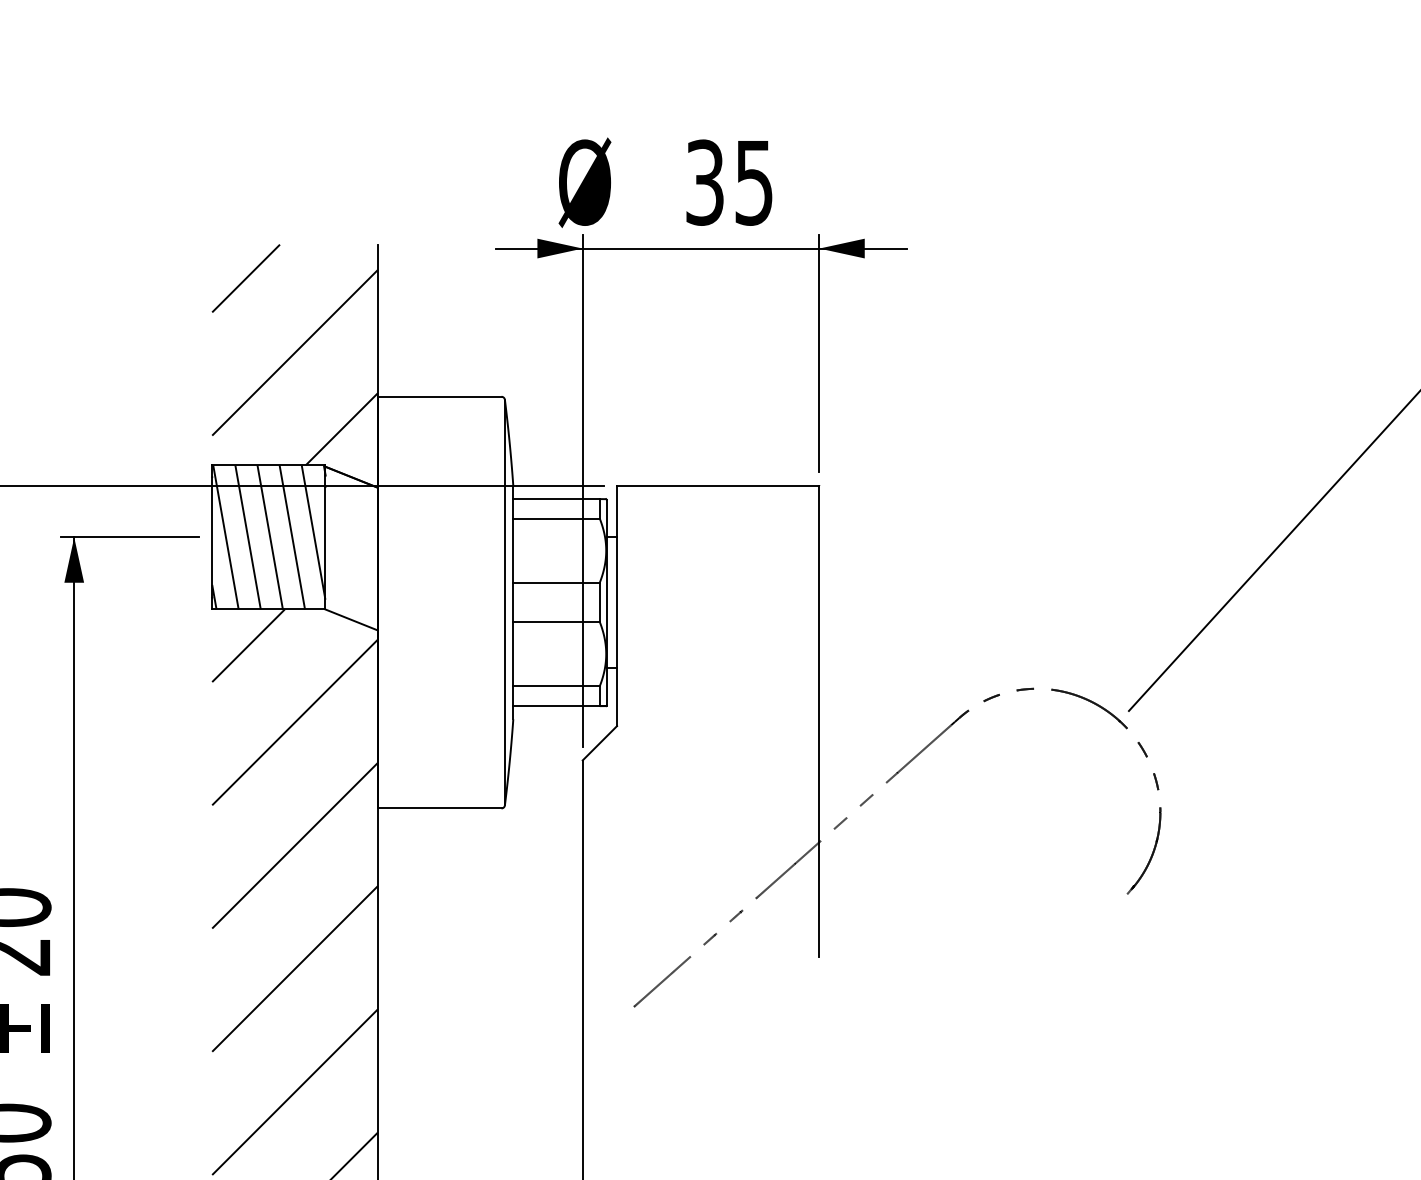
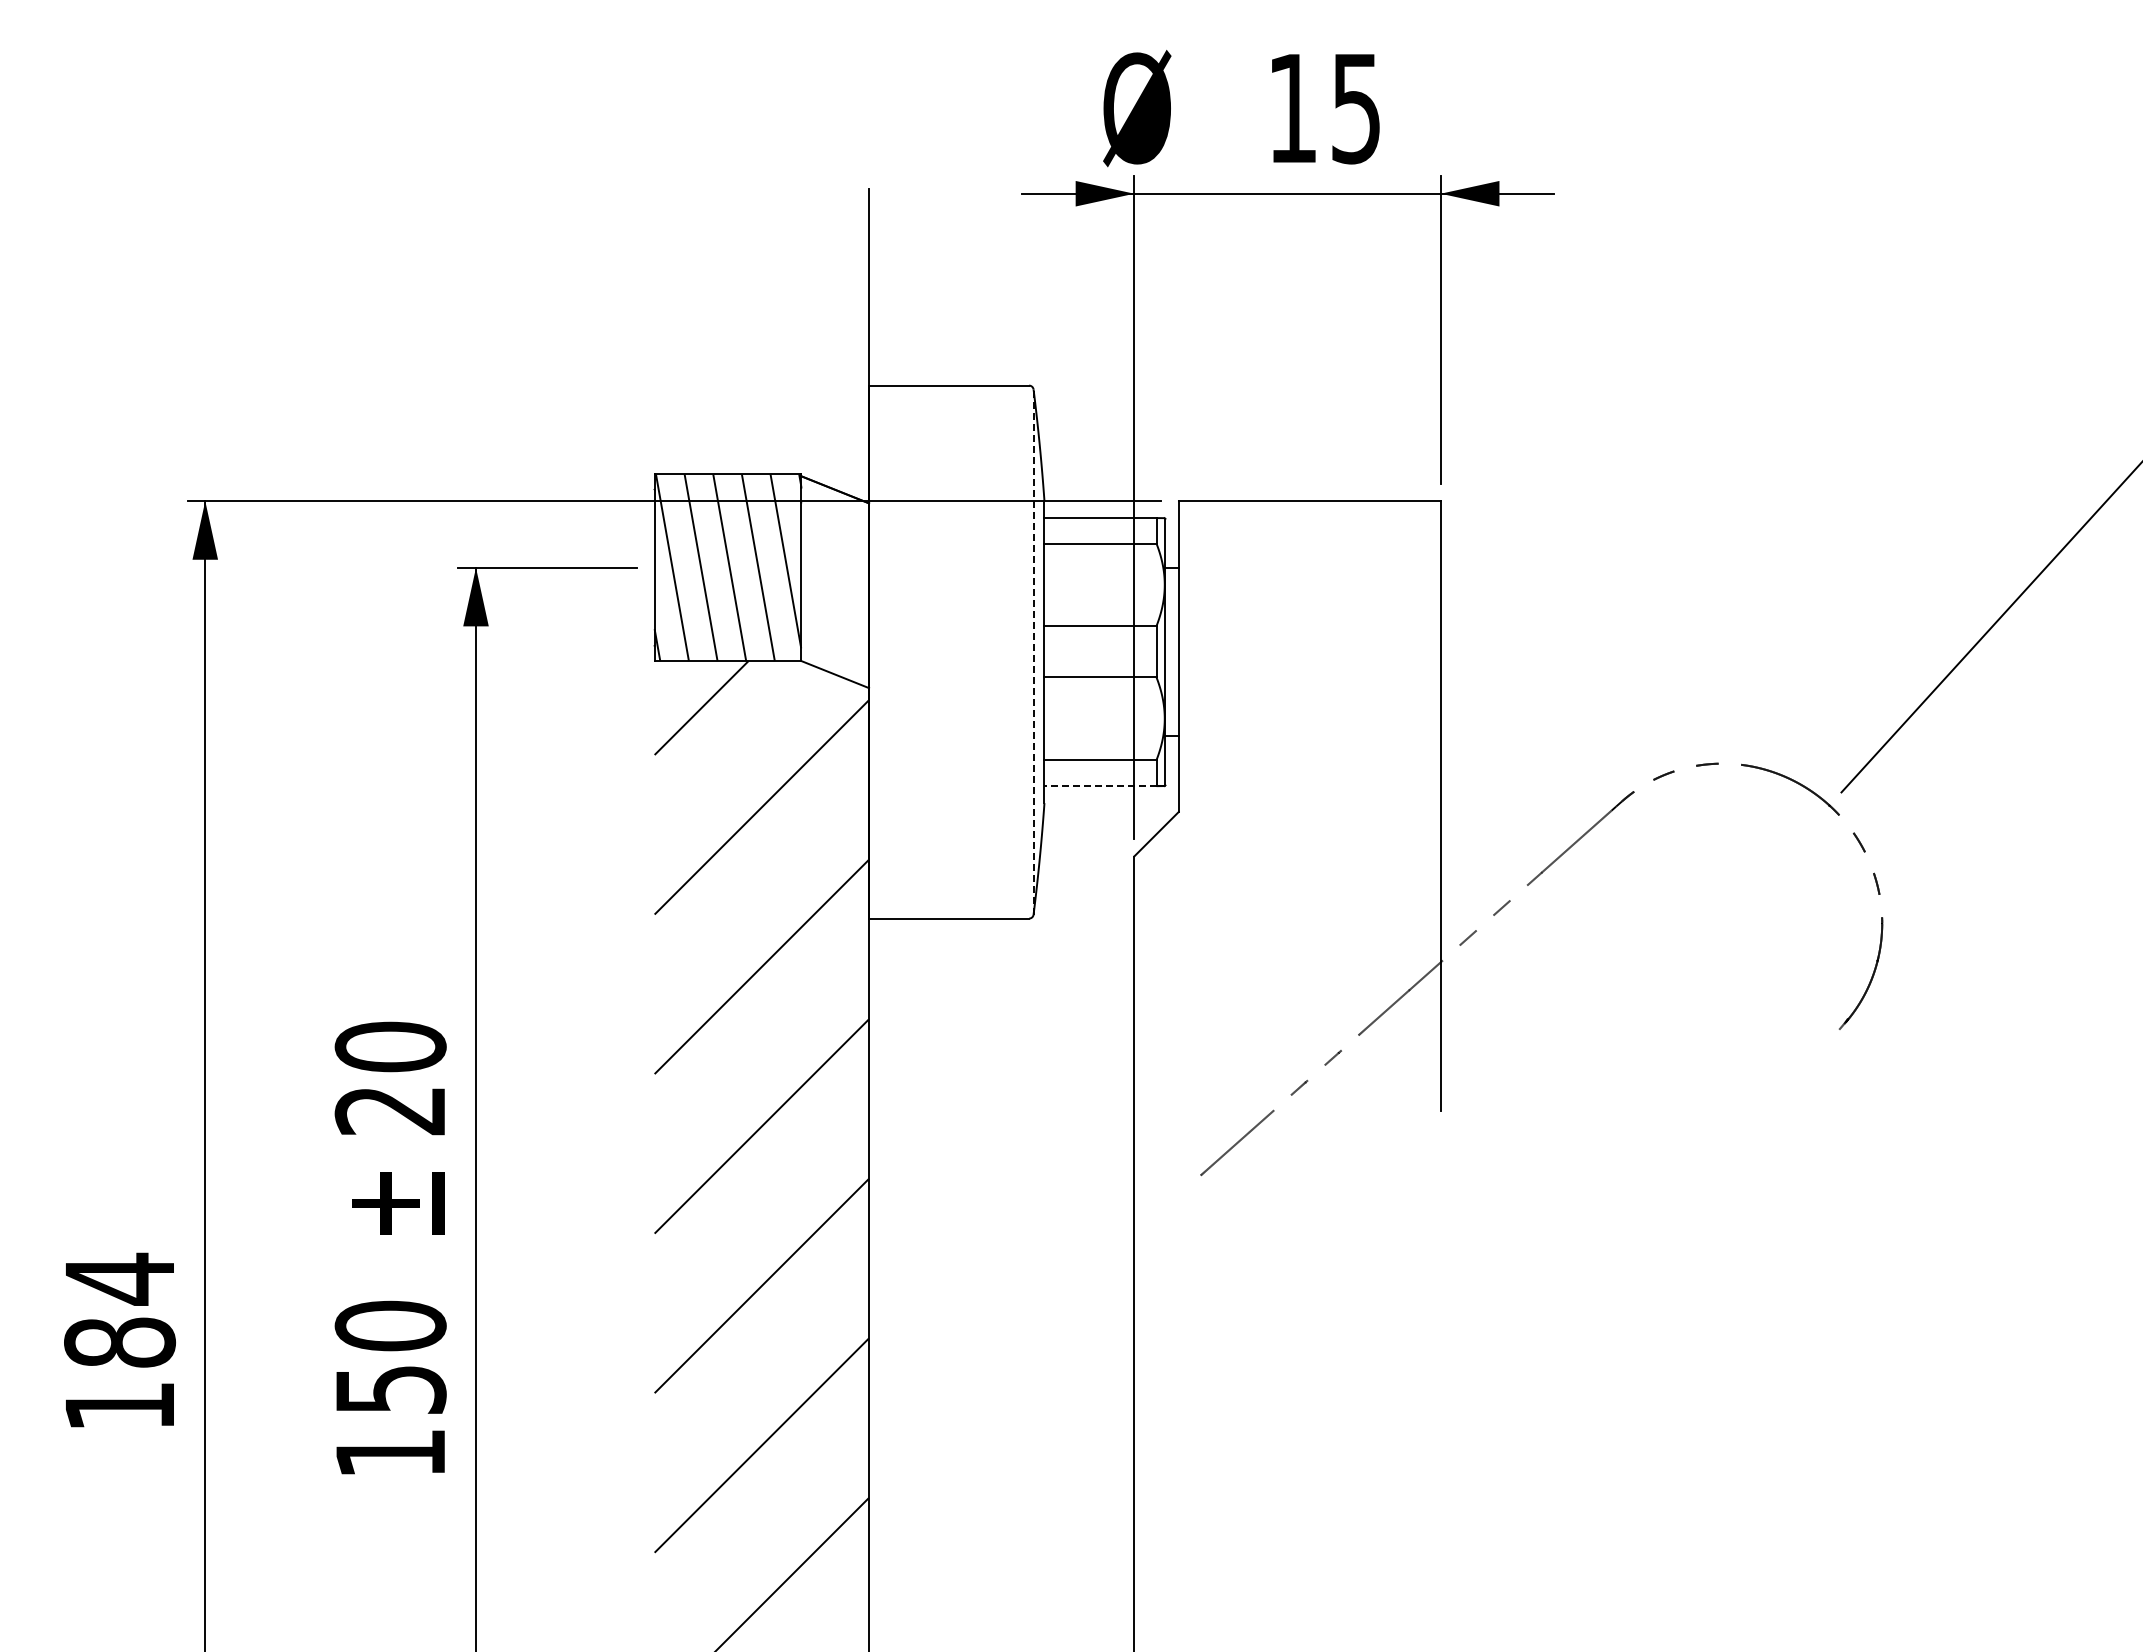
text: (704, 182) -> (1292, 108), 35 -> 15
hatch: (294, 354) -> (761, 331), removed
line: (504, 602) -> (1033, 652), solid -> dashed
line: (555, 706) -> (1099, 786), solid -> dashed

